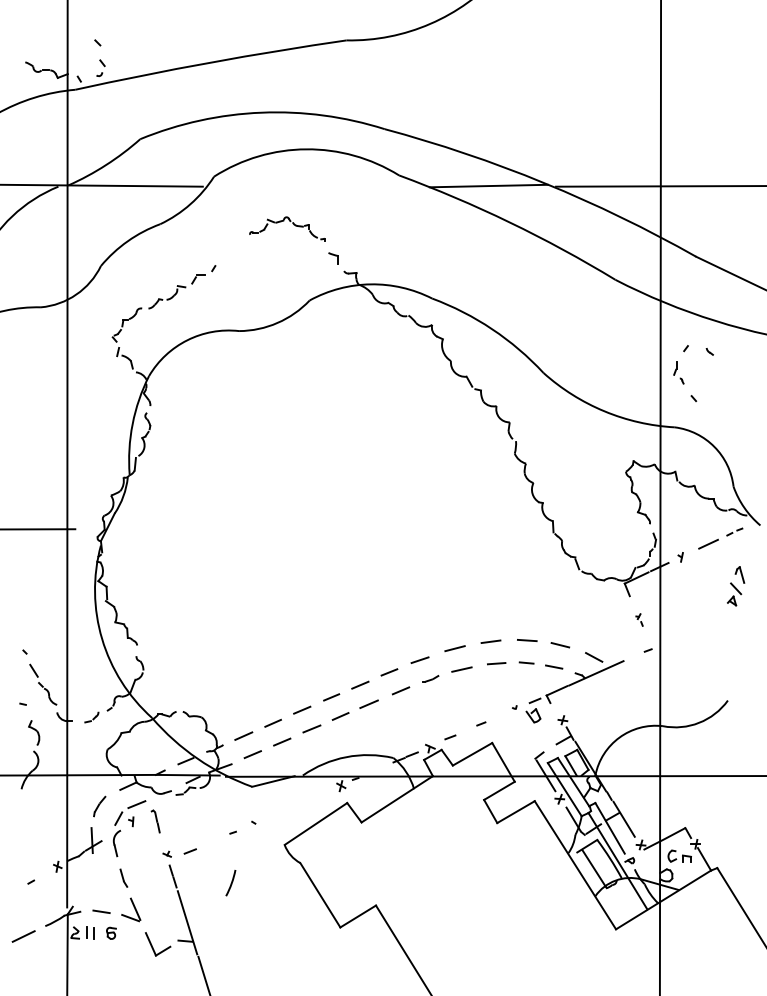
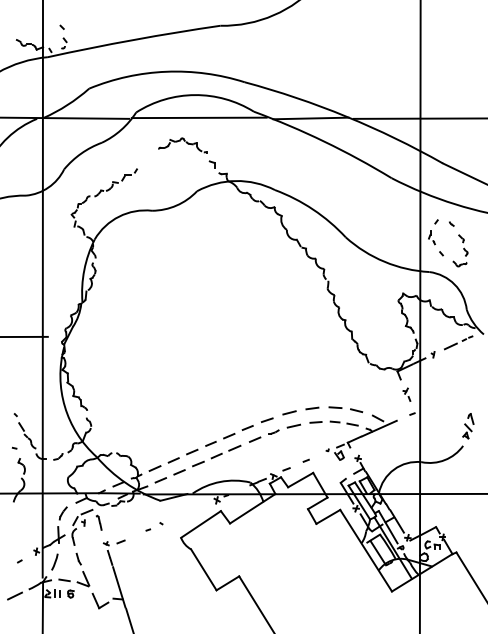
line: (312, 184) -> (198, 117), added
part: (723, 393) -> (460, 250), added
part: (736, 586) -> (468, 426), moved
part: (638, 619) -> (406, 394), size x1.67
line: (230, 882) -> (54, 561), moved

